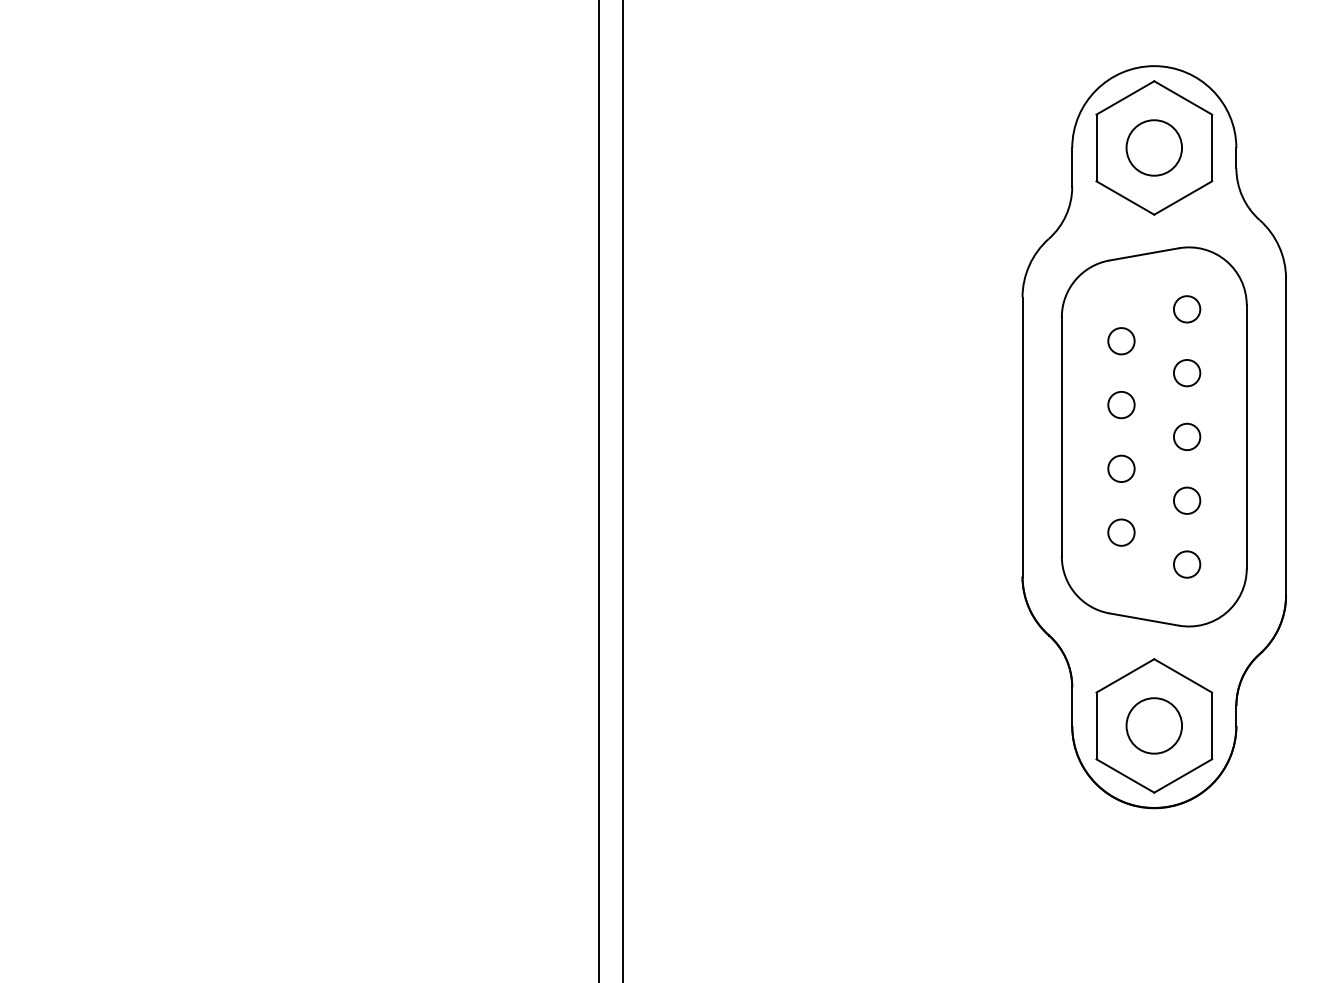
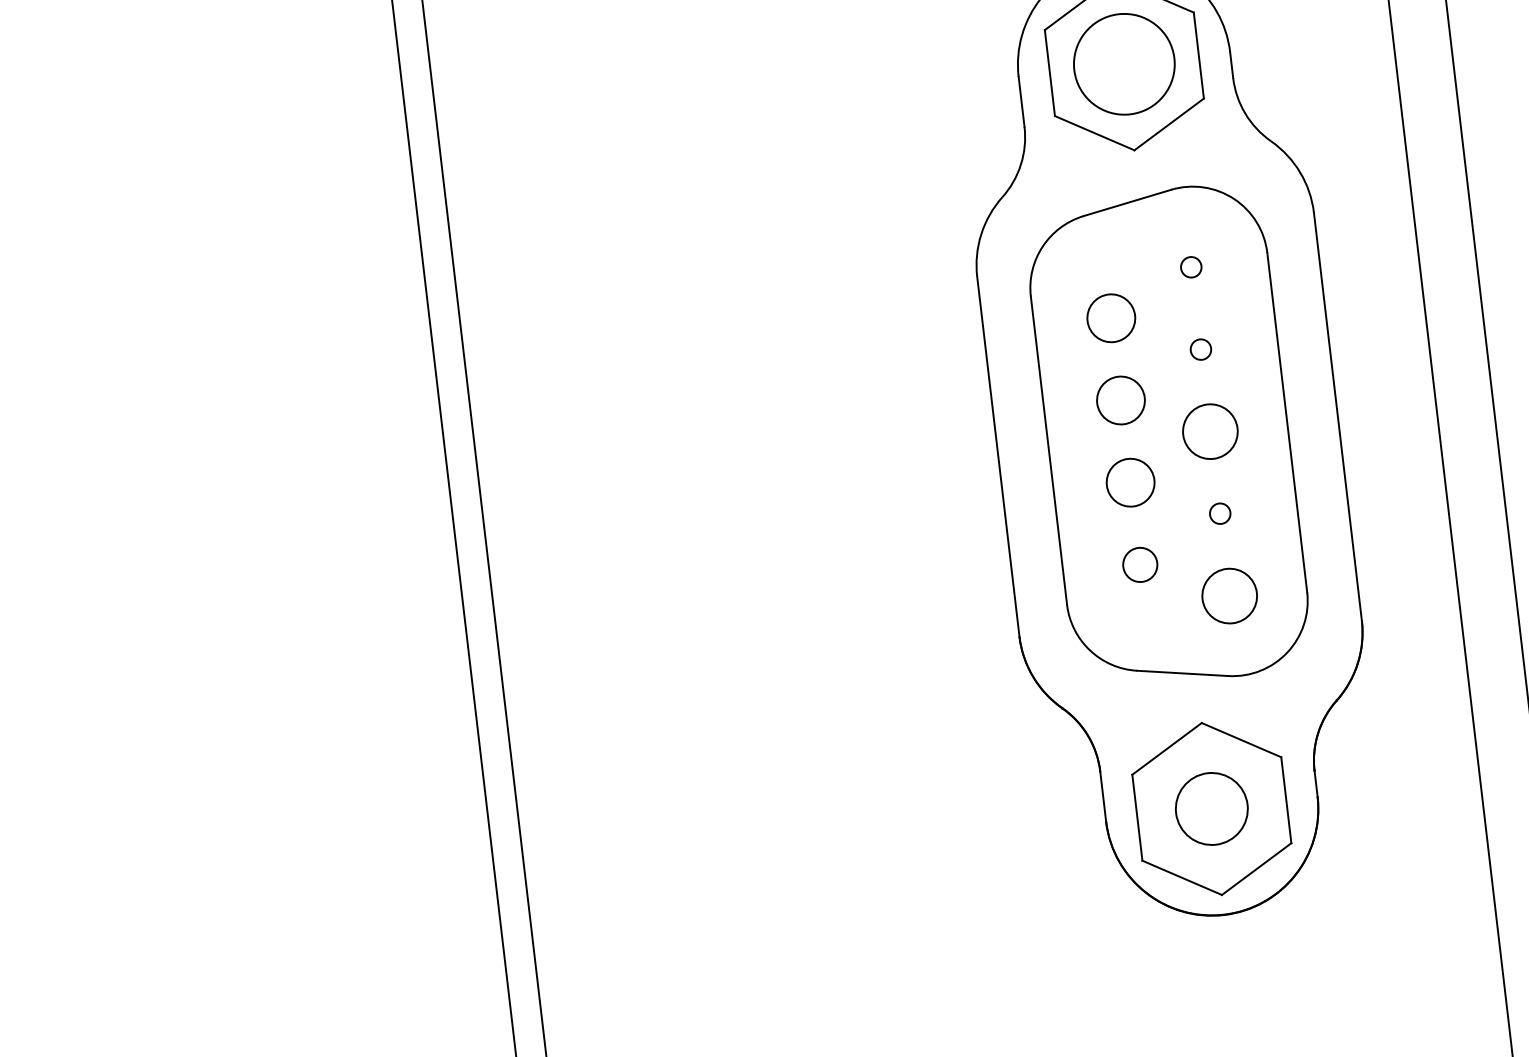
circle: (1154, 147) -> (1124, 63), size x1.4
circle: (1187, 309) -> (1191, 267), size x0.6
circle: (1121, 341) -> (1111, 318), size x1.4
circle: (1187, 373) -> (1201, 349), size x0.6
circle: (1121, 404) -> (1120, 399), size x1.4
circle: (1186, 436) -> (1209, 431), size x1.6
circle: (1121, 468) -> (1130, 482), size x1.4
circle: (1187, 500) -> (1220, 513), size x0.6
circle: (1186, 564) -> (1228, 596), size x1.6

